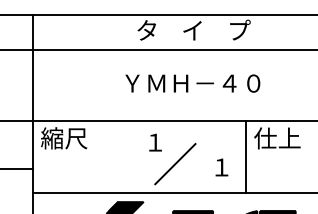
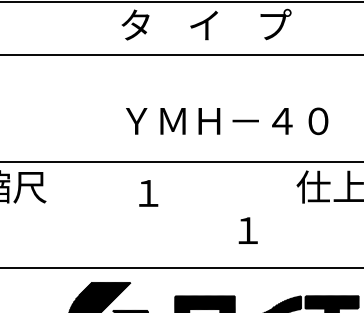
text: (192, 83) -> (226, 121), moved
line: (246, 156) -> (285, 214), removed
line: (175, 164) -> (178, 226), removed

